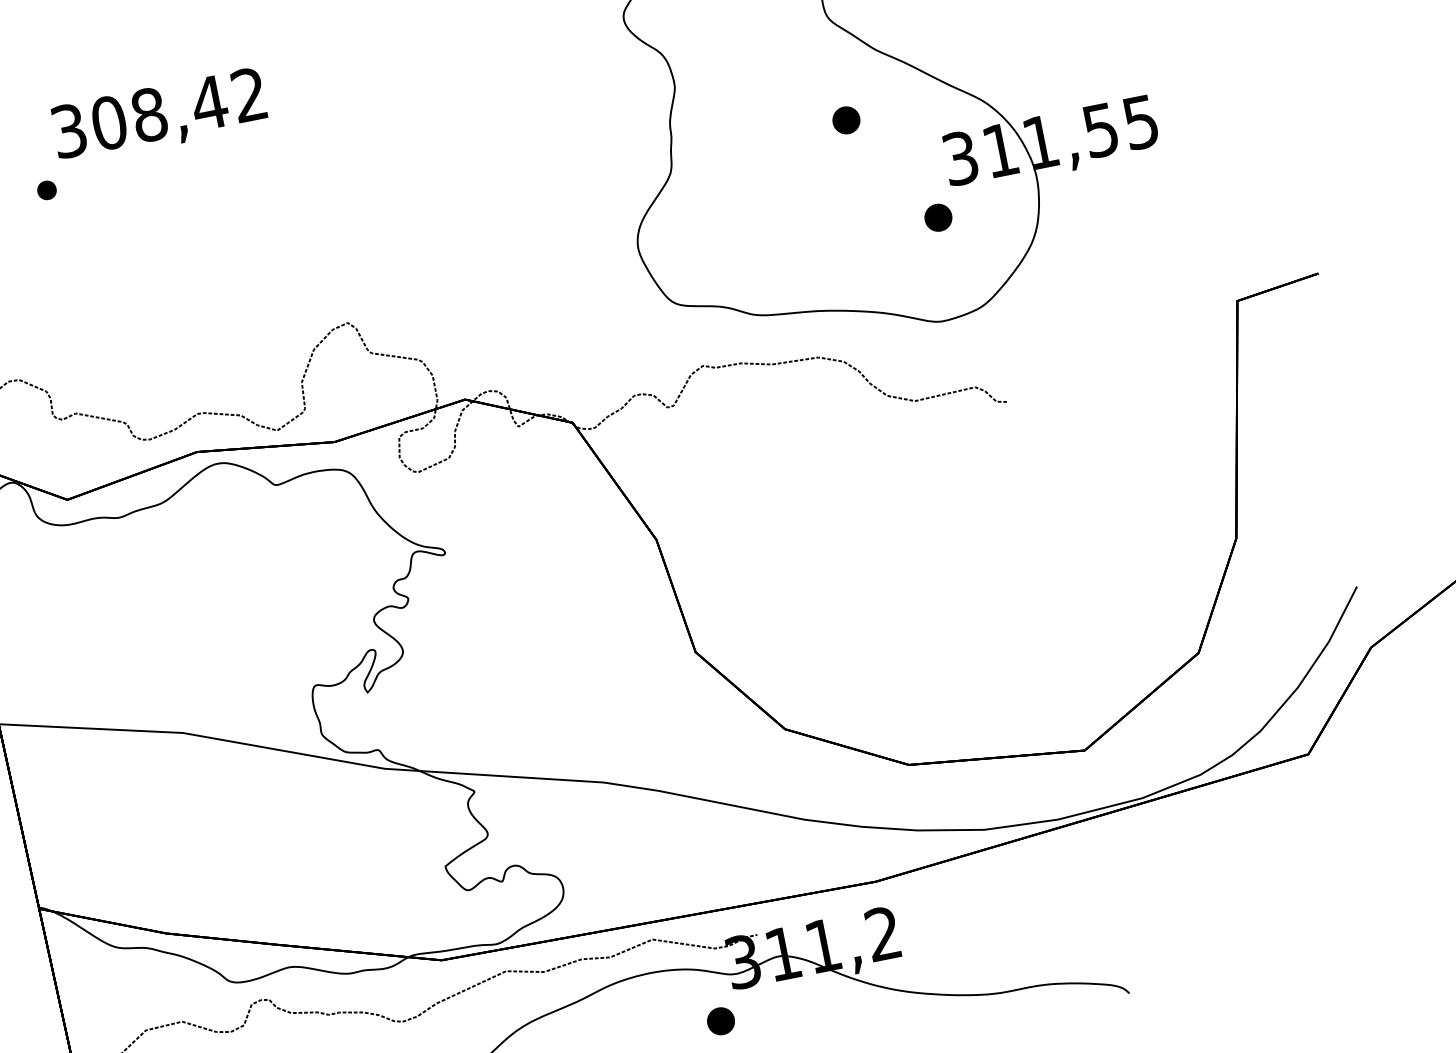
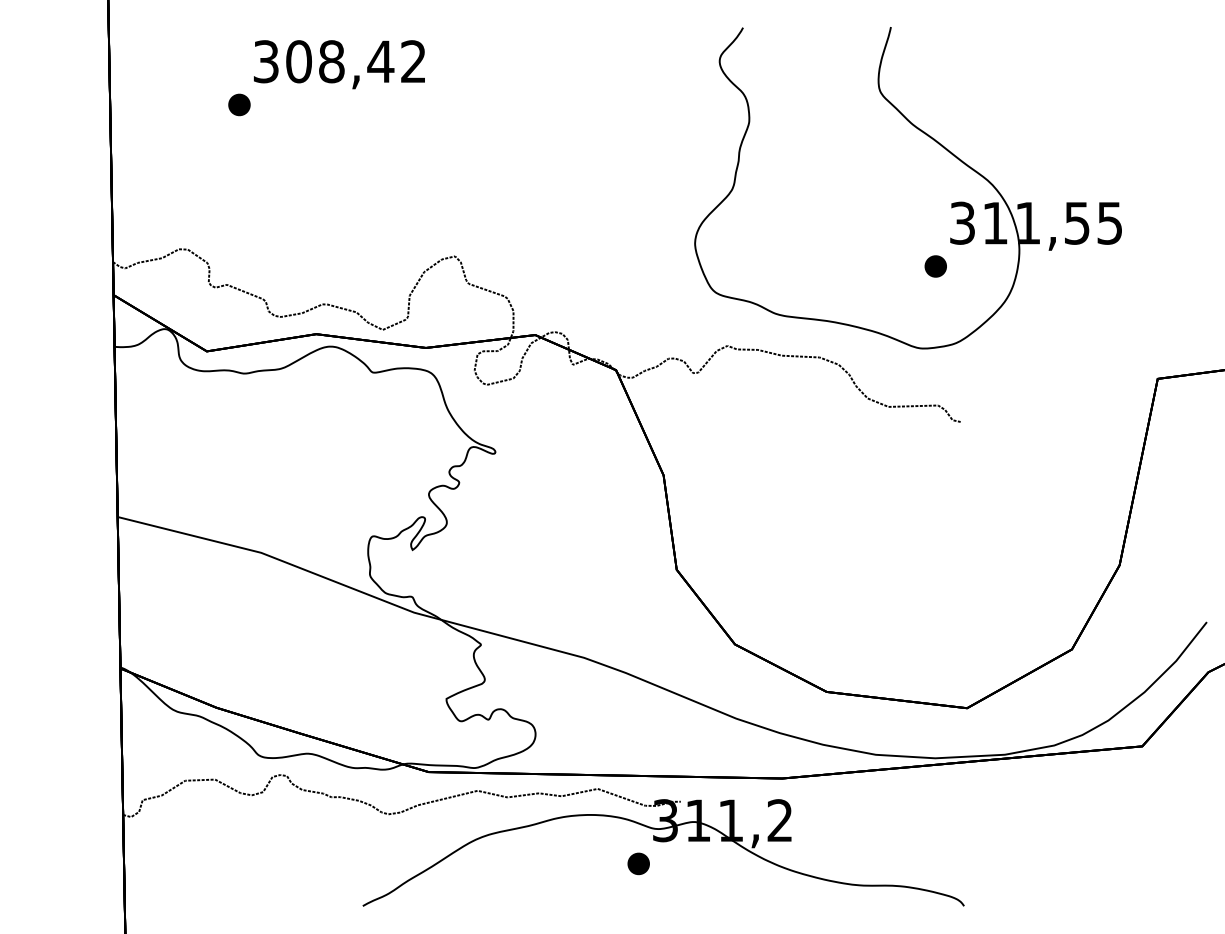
part: (846, 120) -> (878, 175), removed
part: (46, 189) -> (239, 104), size x1.43

